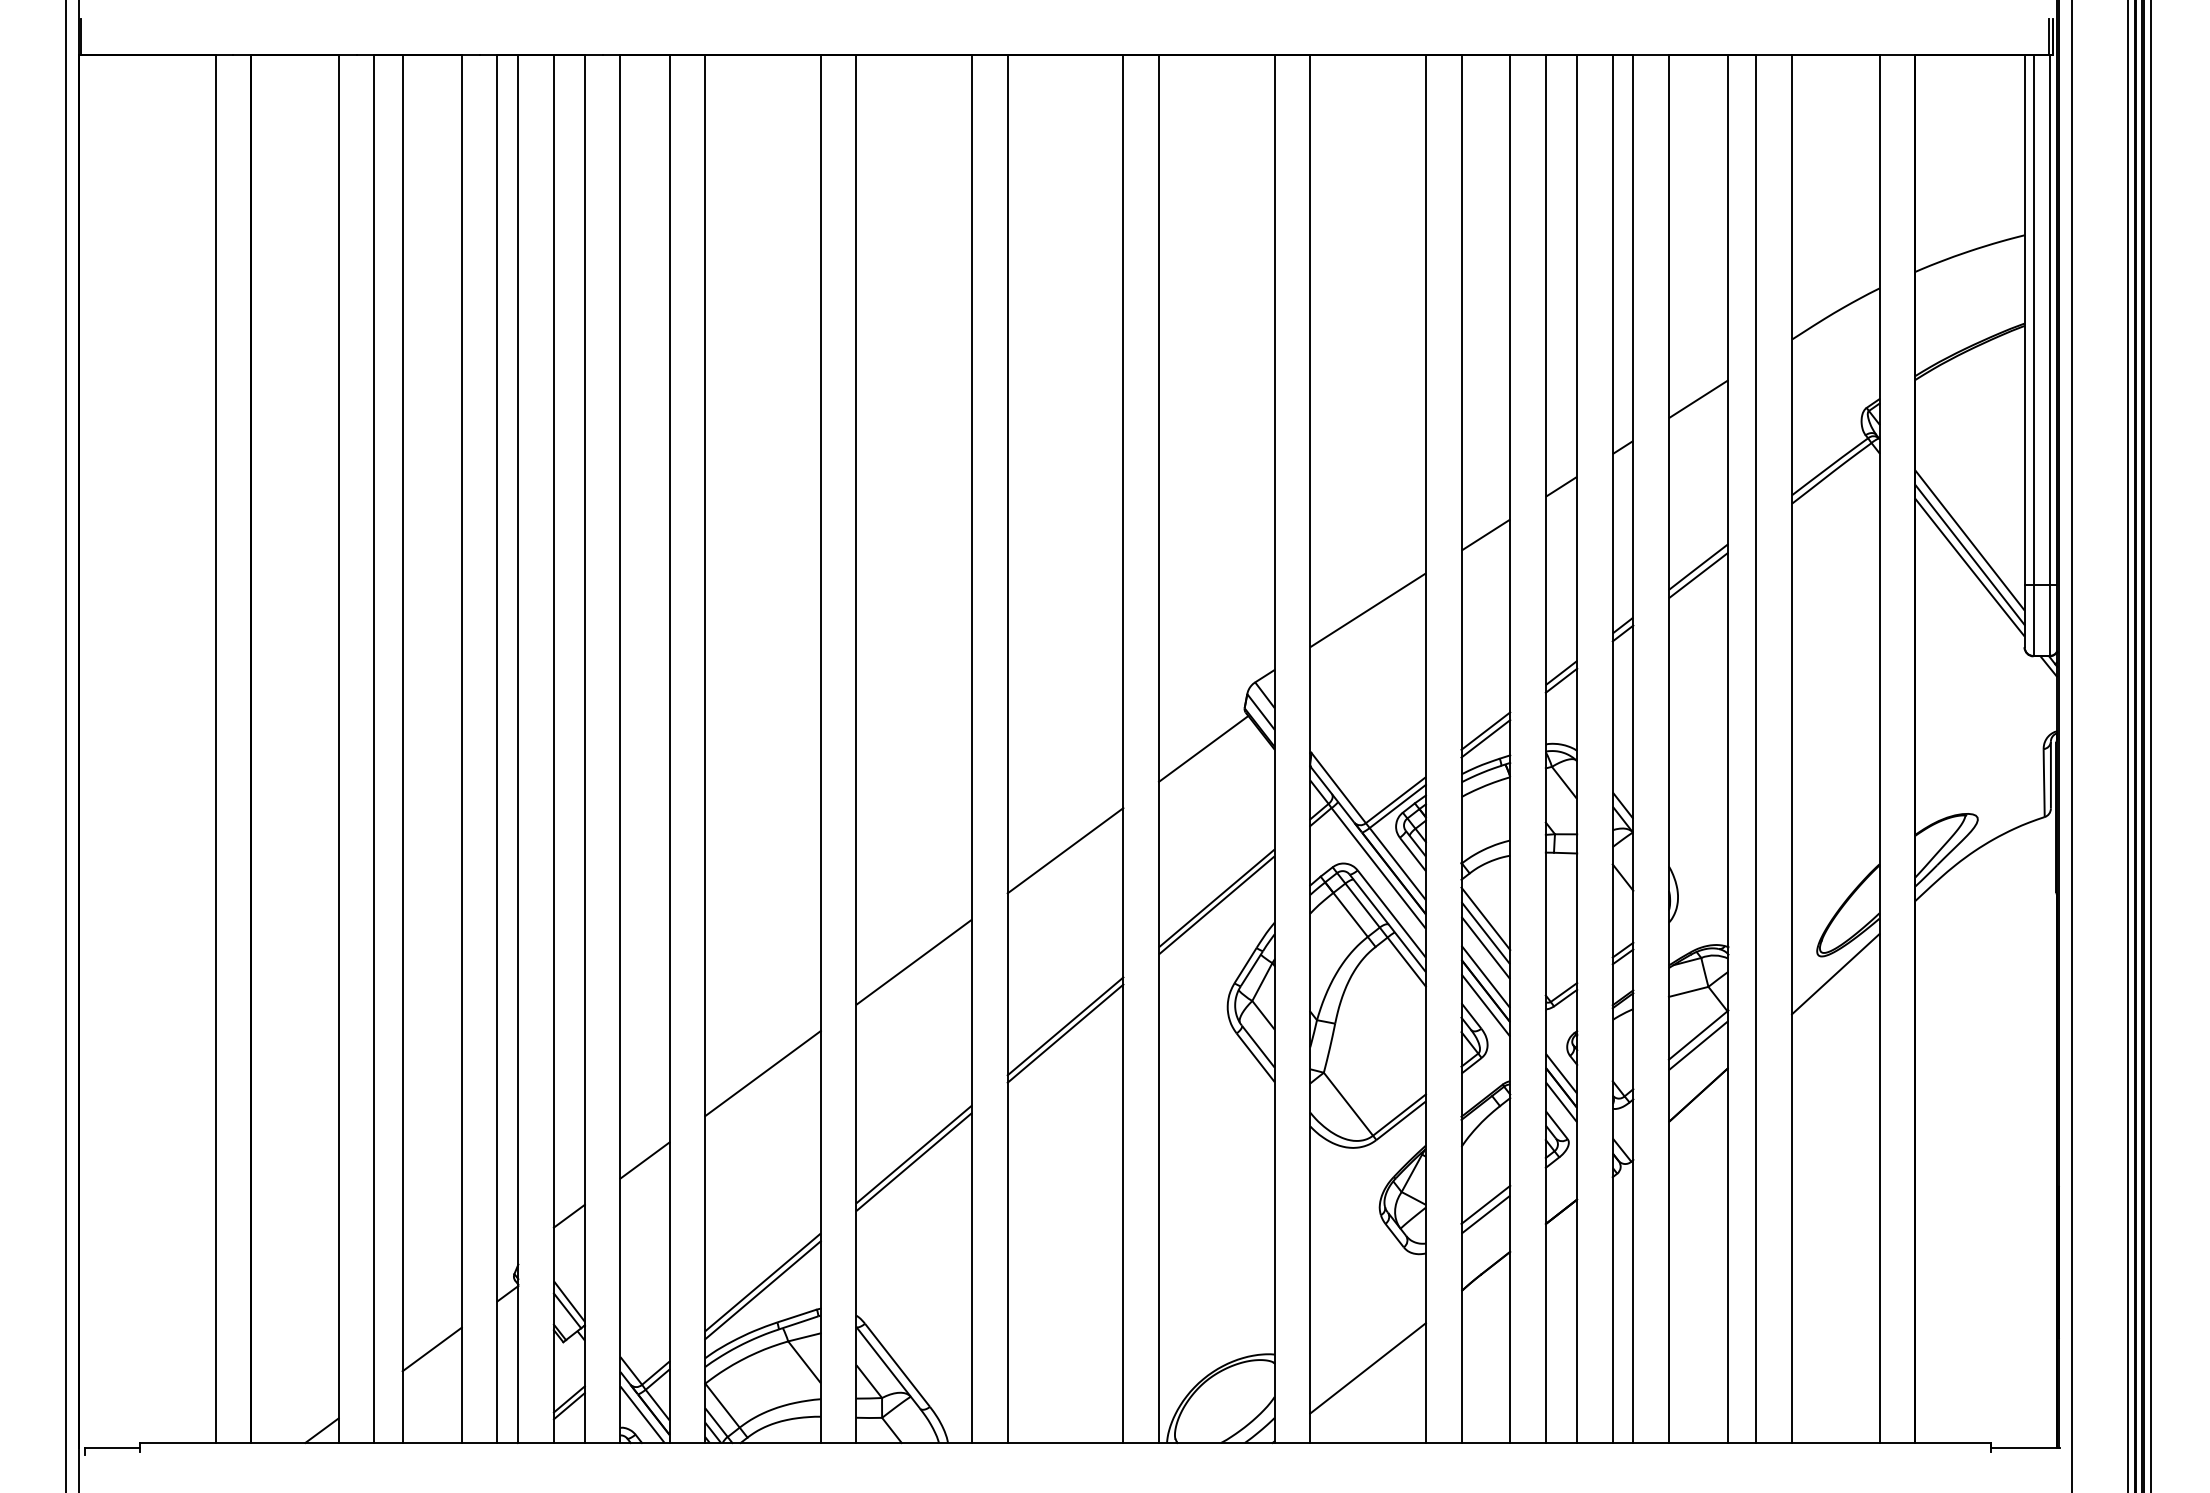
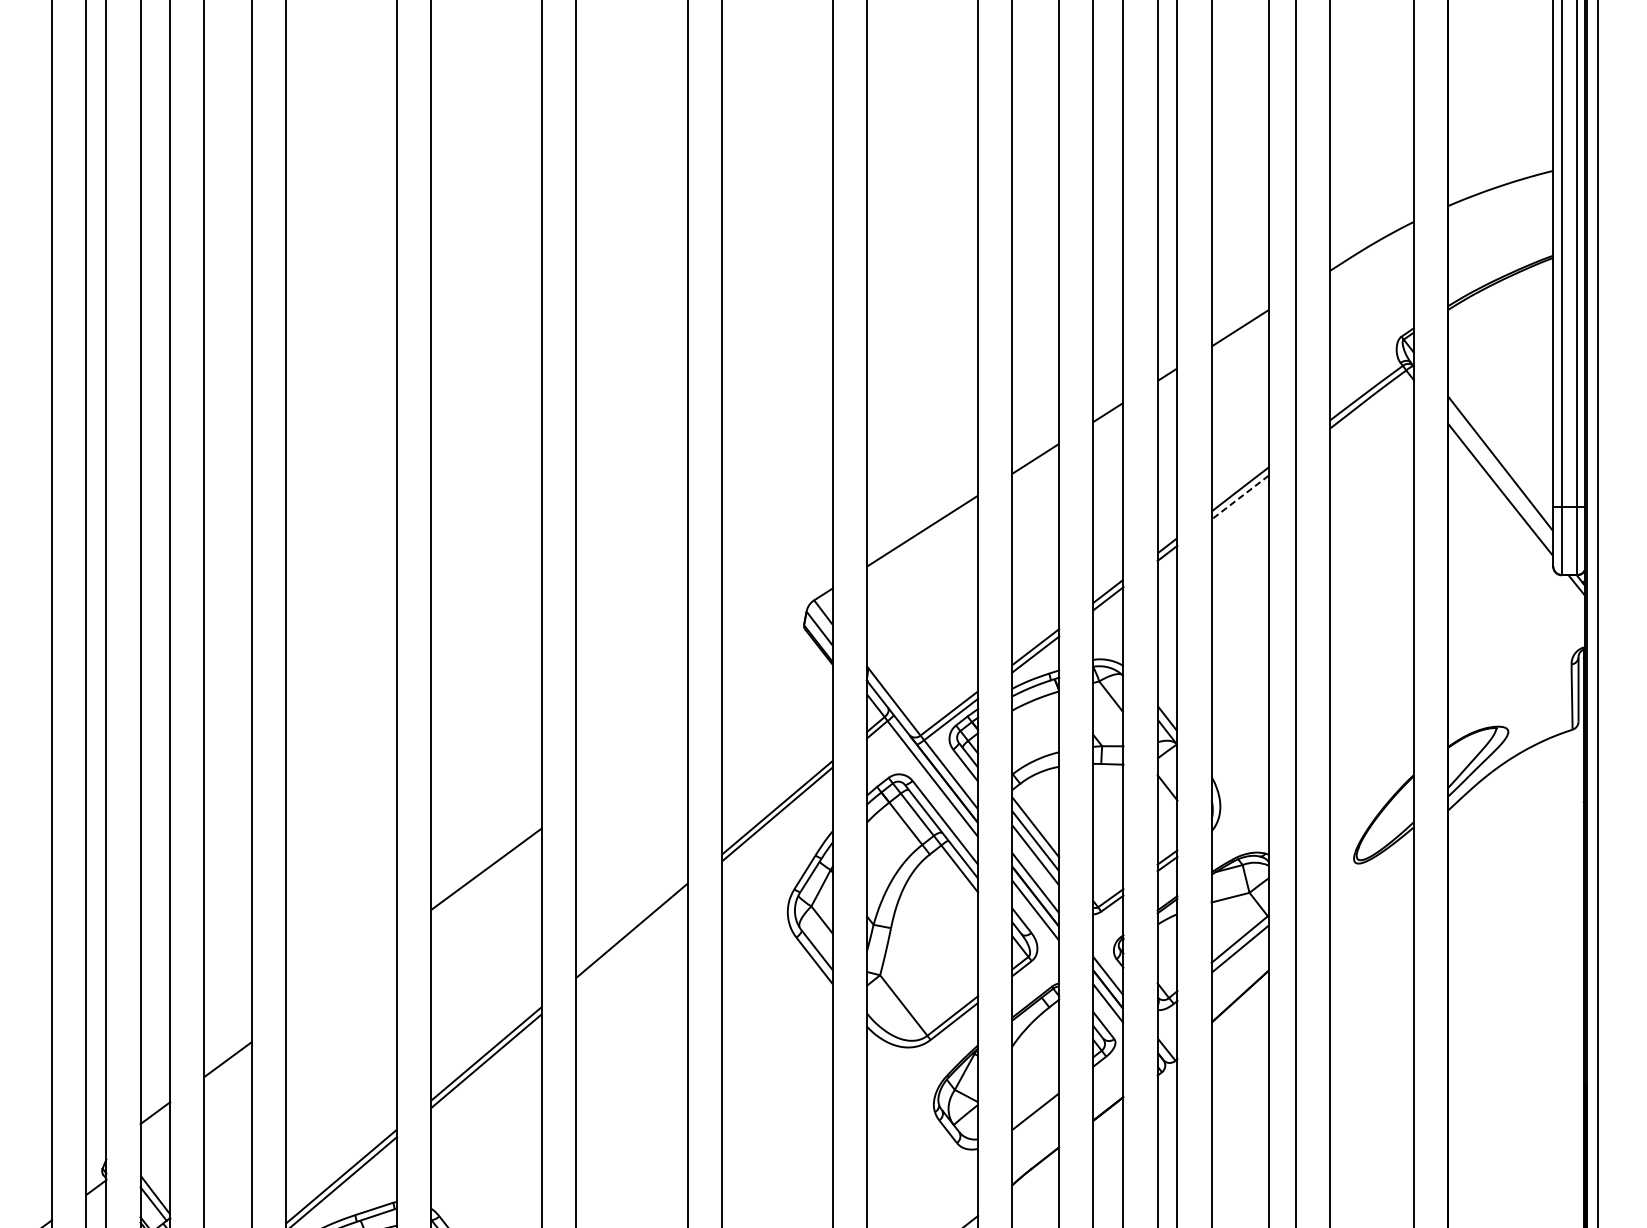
line: (1969, 554) -> (1500, 477), removed
line: (1698, 575) -> (1240, 497), solid -> dashed
line: (1203, 748) -> (764, 663), removed
line: (1065, 850) -> (631, 761), removed
line: (1835, 974) -> (1371, 880), removed
line: (1065, 1033) -> (631, 937), removed
line: (762, 1073) -> (340, 976), removed
line: (1485, 1204) -> (1035, 1101), removed

